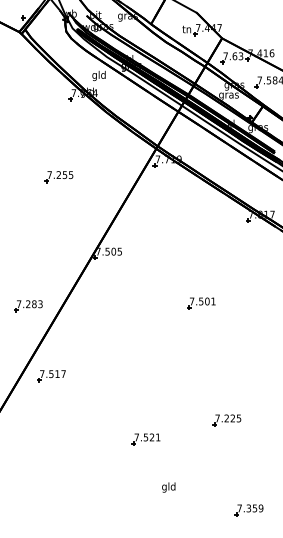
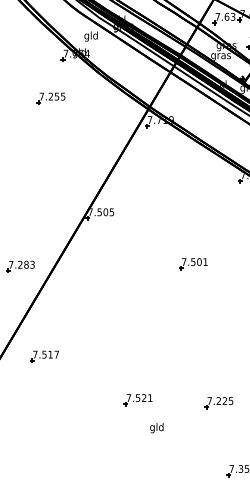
part: (58, 177) -> (50, 99), moved
part: (51, 376) -> (44, 357), moved
part: (226, 420) -> (218, 403), moved
text: (168, 487) -> (156, 428), moved

